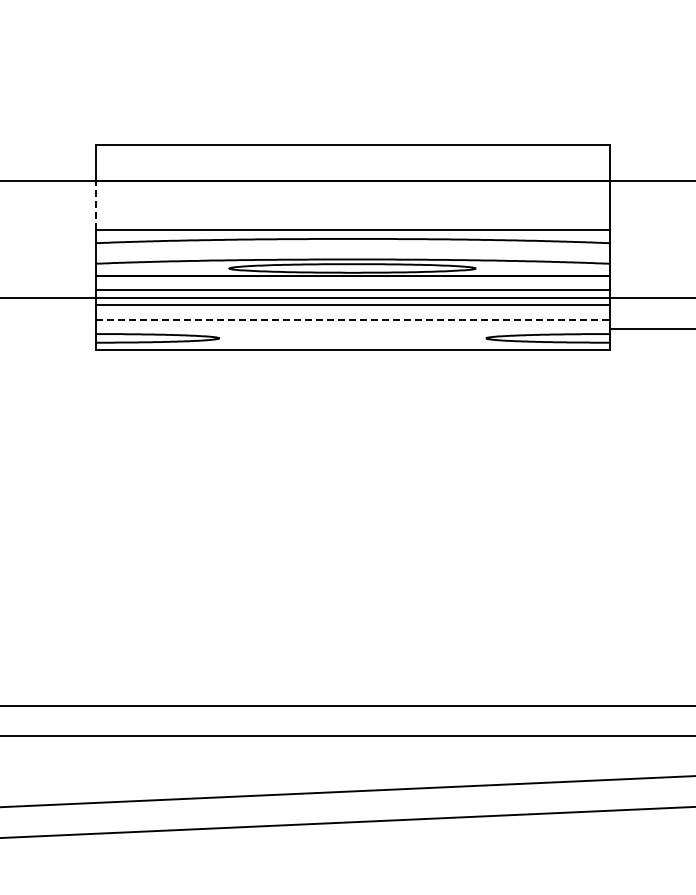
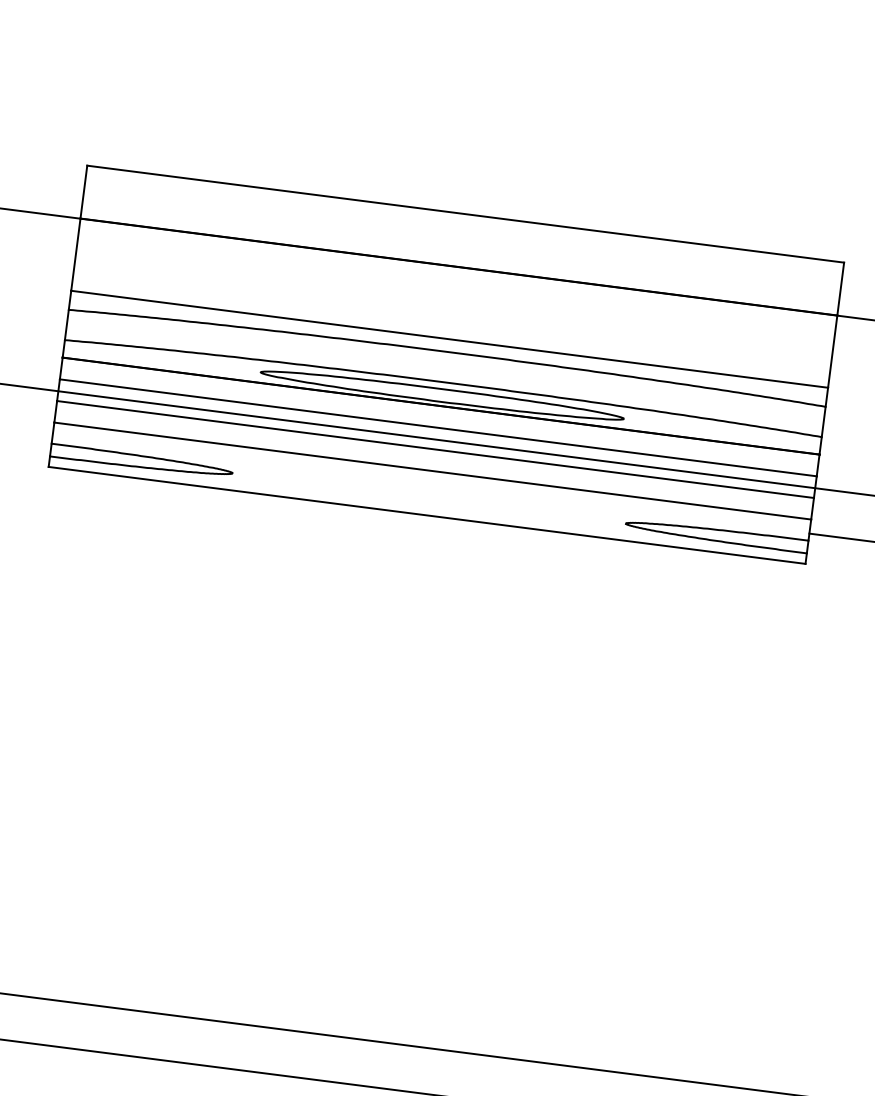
line: (95, 205) -> (75, 254), dashed -> solid
line: (352, 319) -> (432, 470), dashed -> solid

